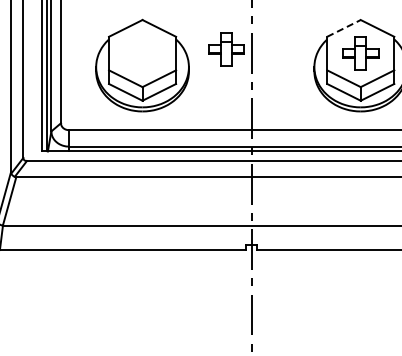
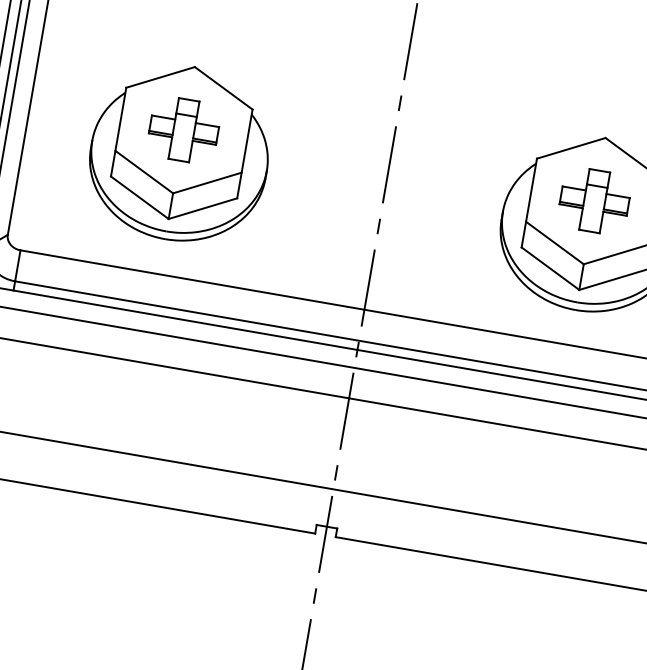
line: (344, 28) -> (572, 148), dashed -> solid
part: (226, 49) -> (183, 130), moved

